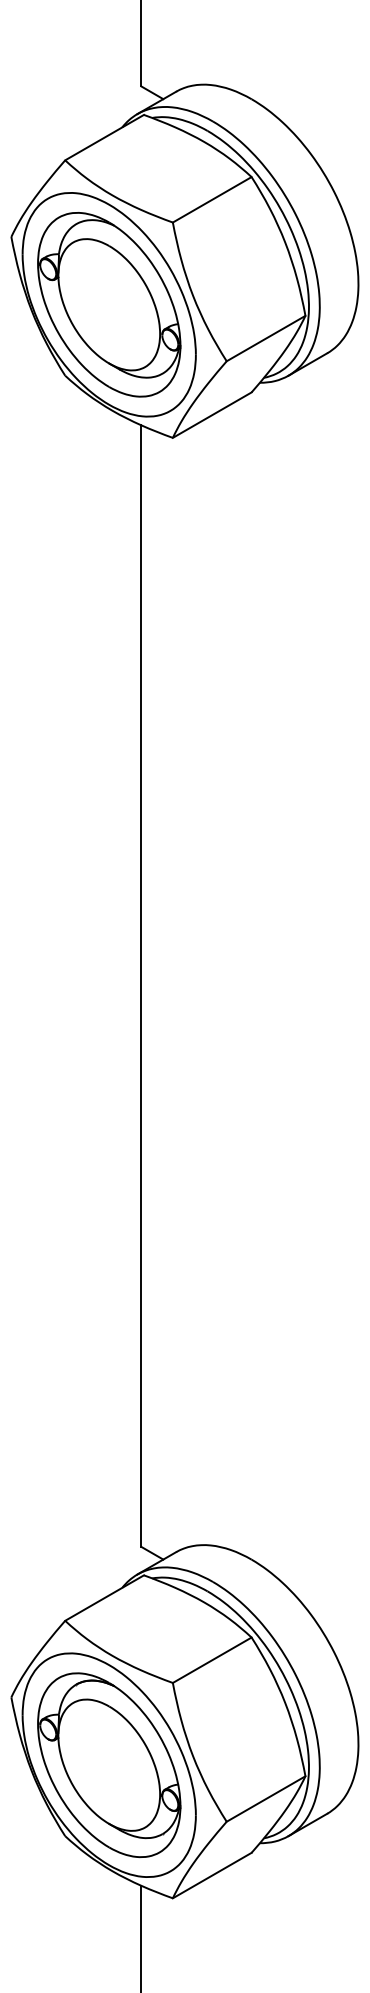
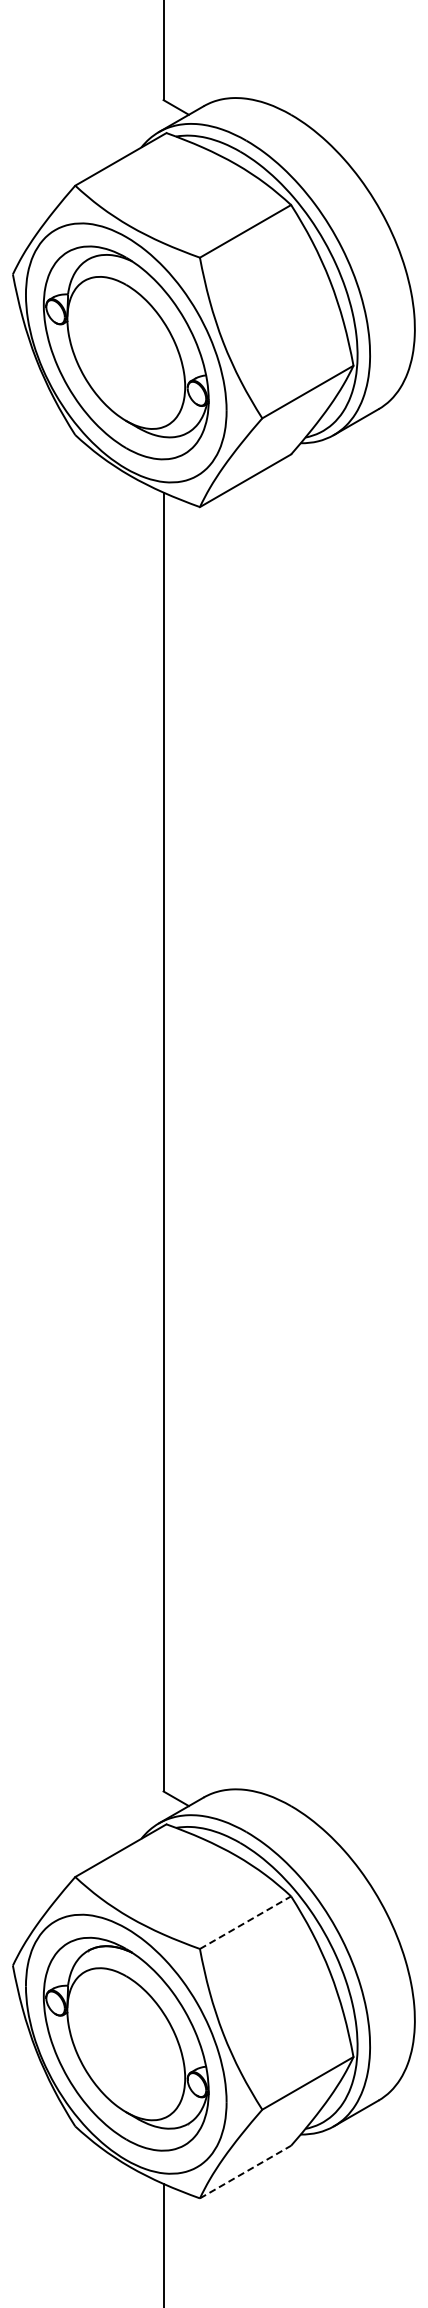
line: (212, 1660) -> (245, 1922), solid -> dashed
line: (212, 1875) -> (245, 2172), solid -> dashed

